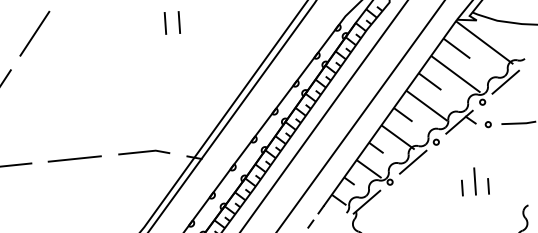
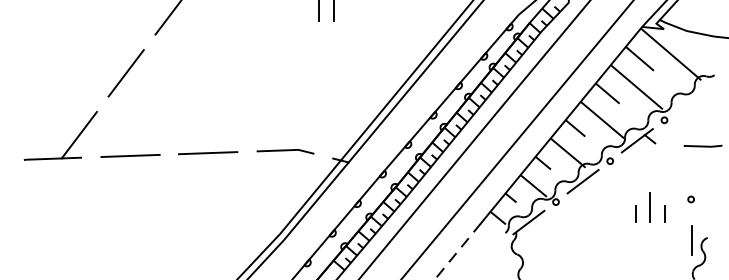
line: (505, 81) -> (691, 99), removed
circle: (487, 124) -> (690, 199), moved
line: (514, 208) -> (691, 240), added

